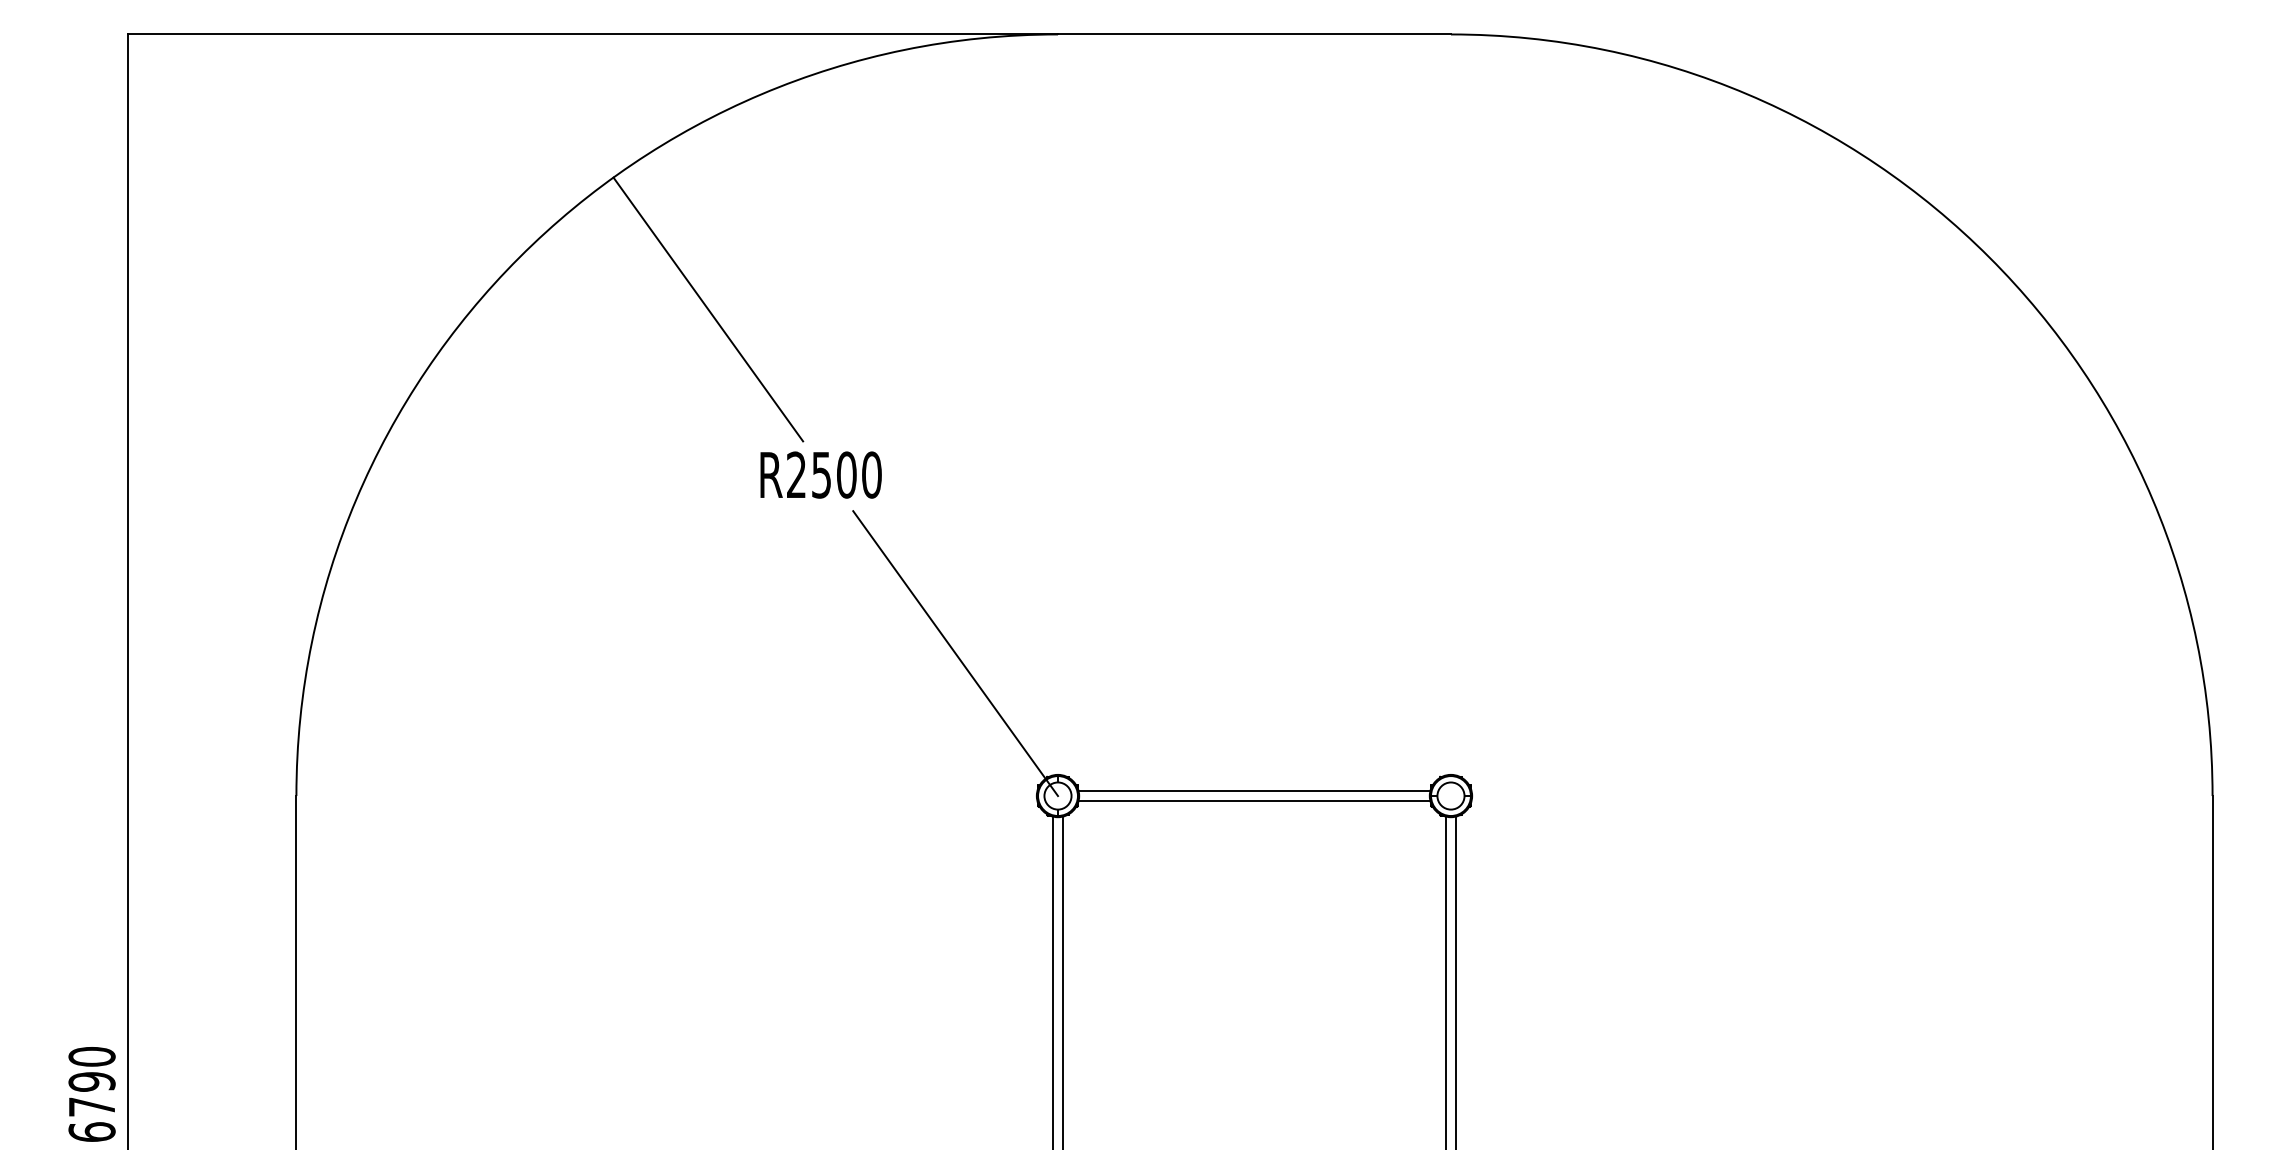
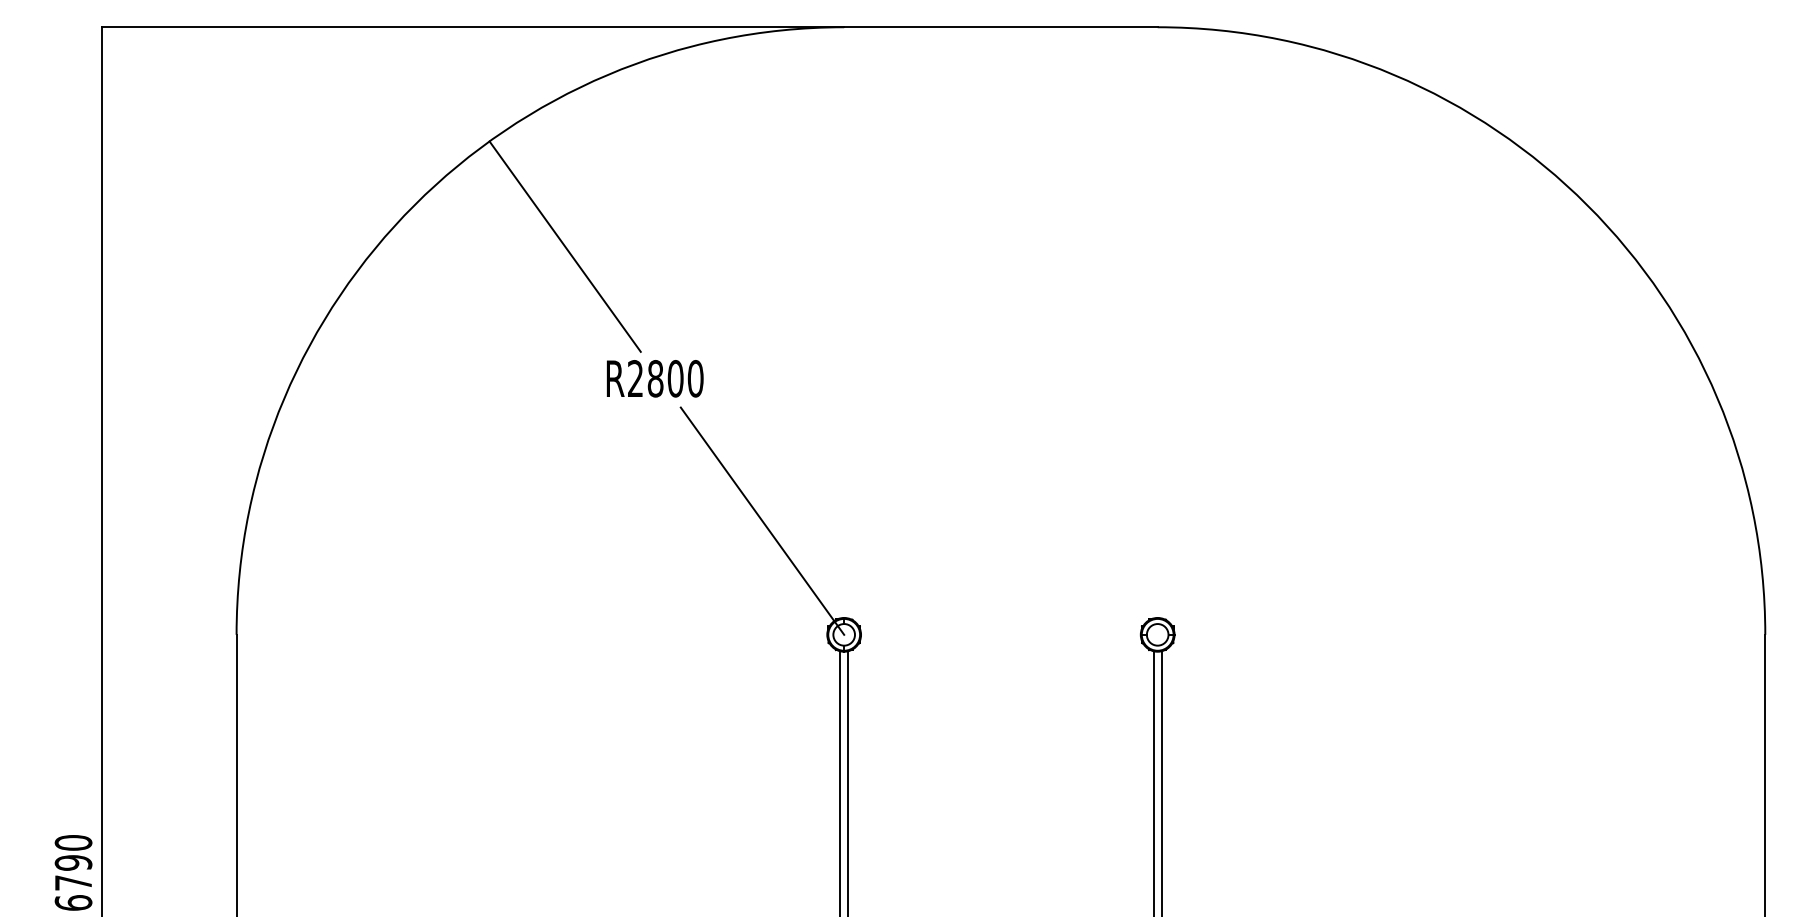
text: (821, 474) -> (655, 378), R2500 -> R2800
line: (1254, 790) -> (1000, 630), removed
line: (1254, 801) -> (1000, 639), removed

